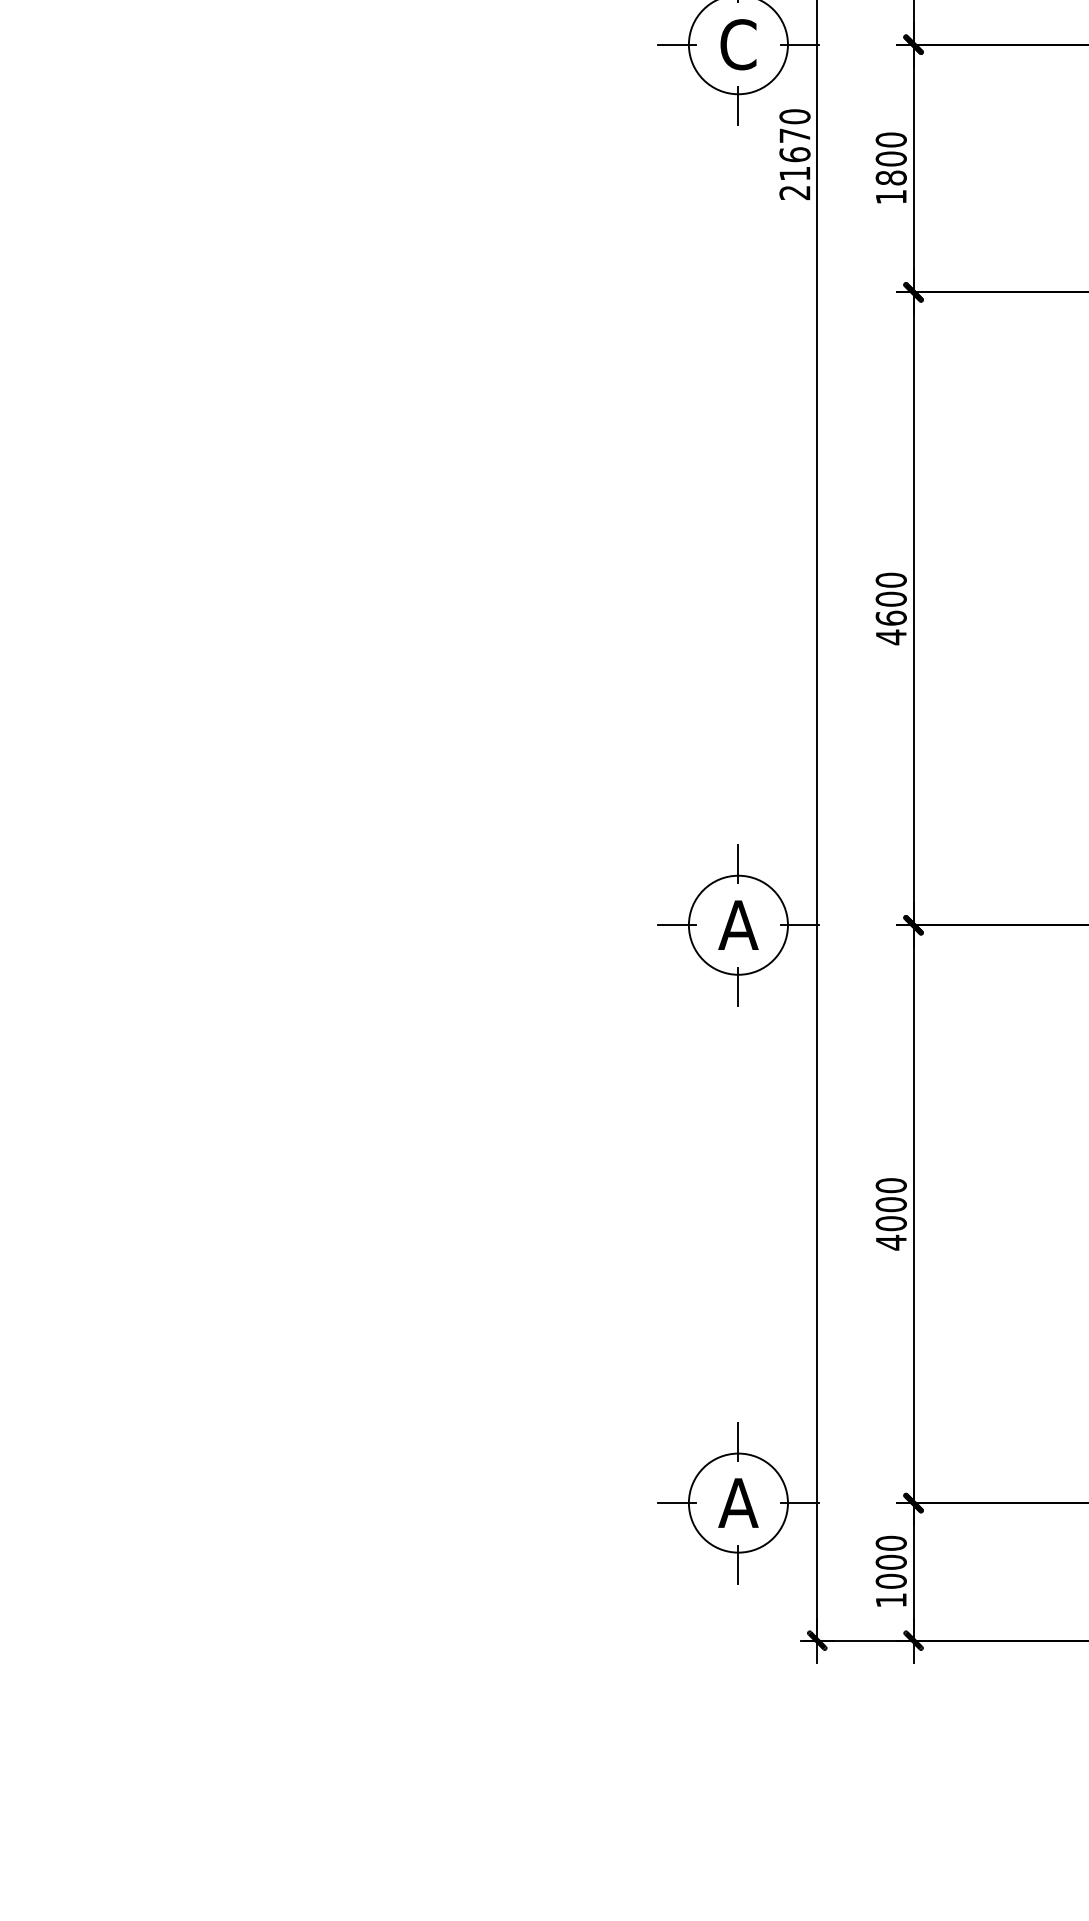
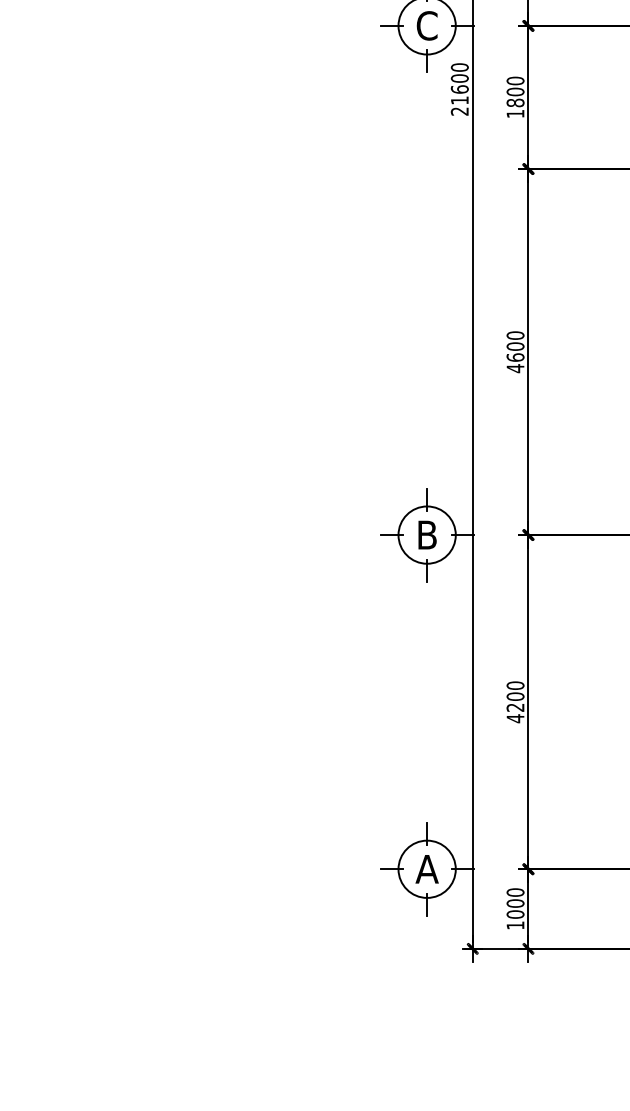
text: (794, 135) -> (459, 78), 21670 -> 21600
text: (737, 924) -> (426, 534), A -> B
text: (891, 1223) -> (515, 707), 4000 -> 4200

